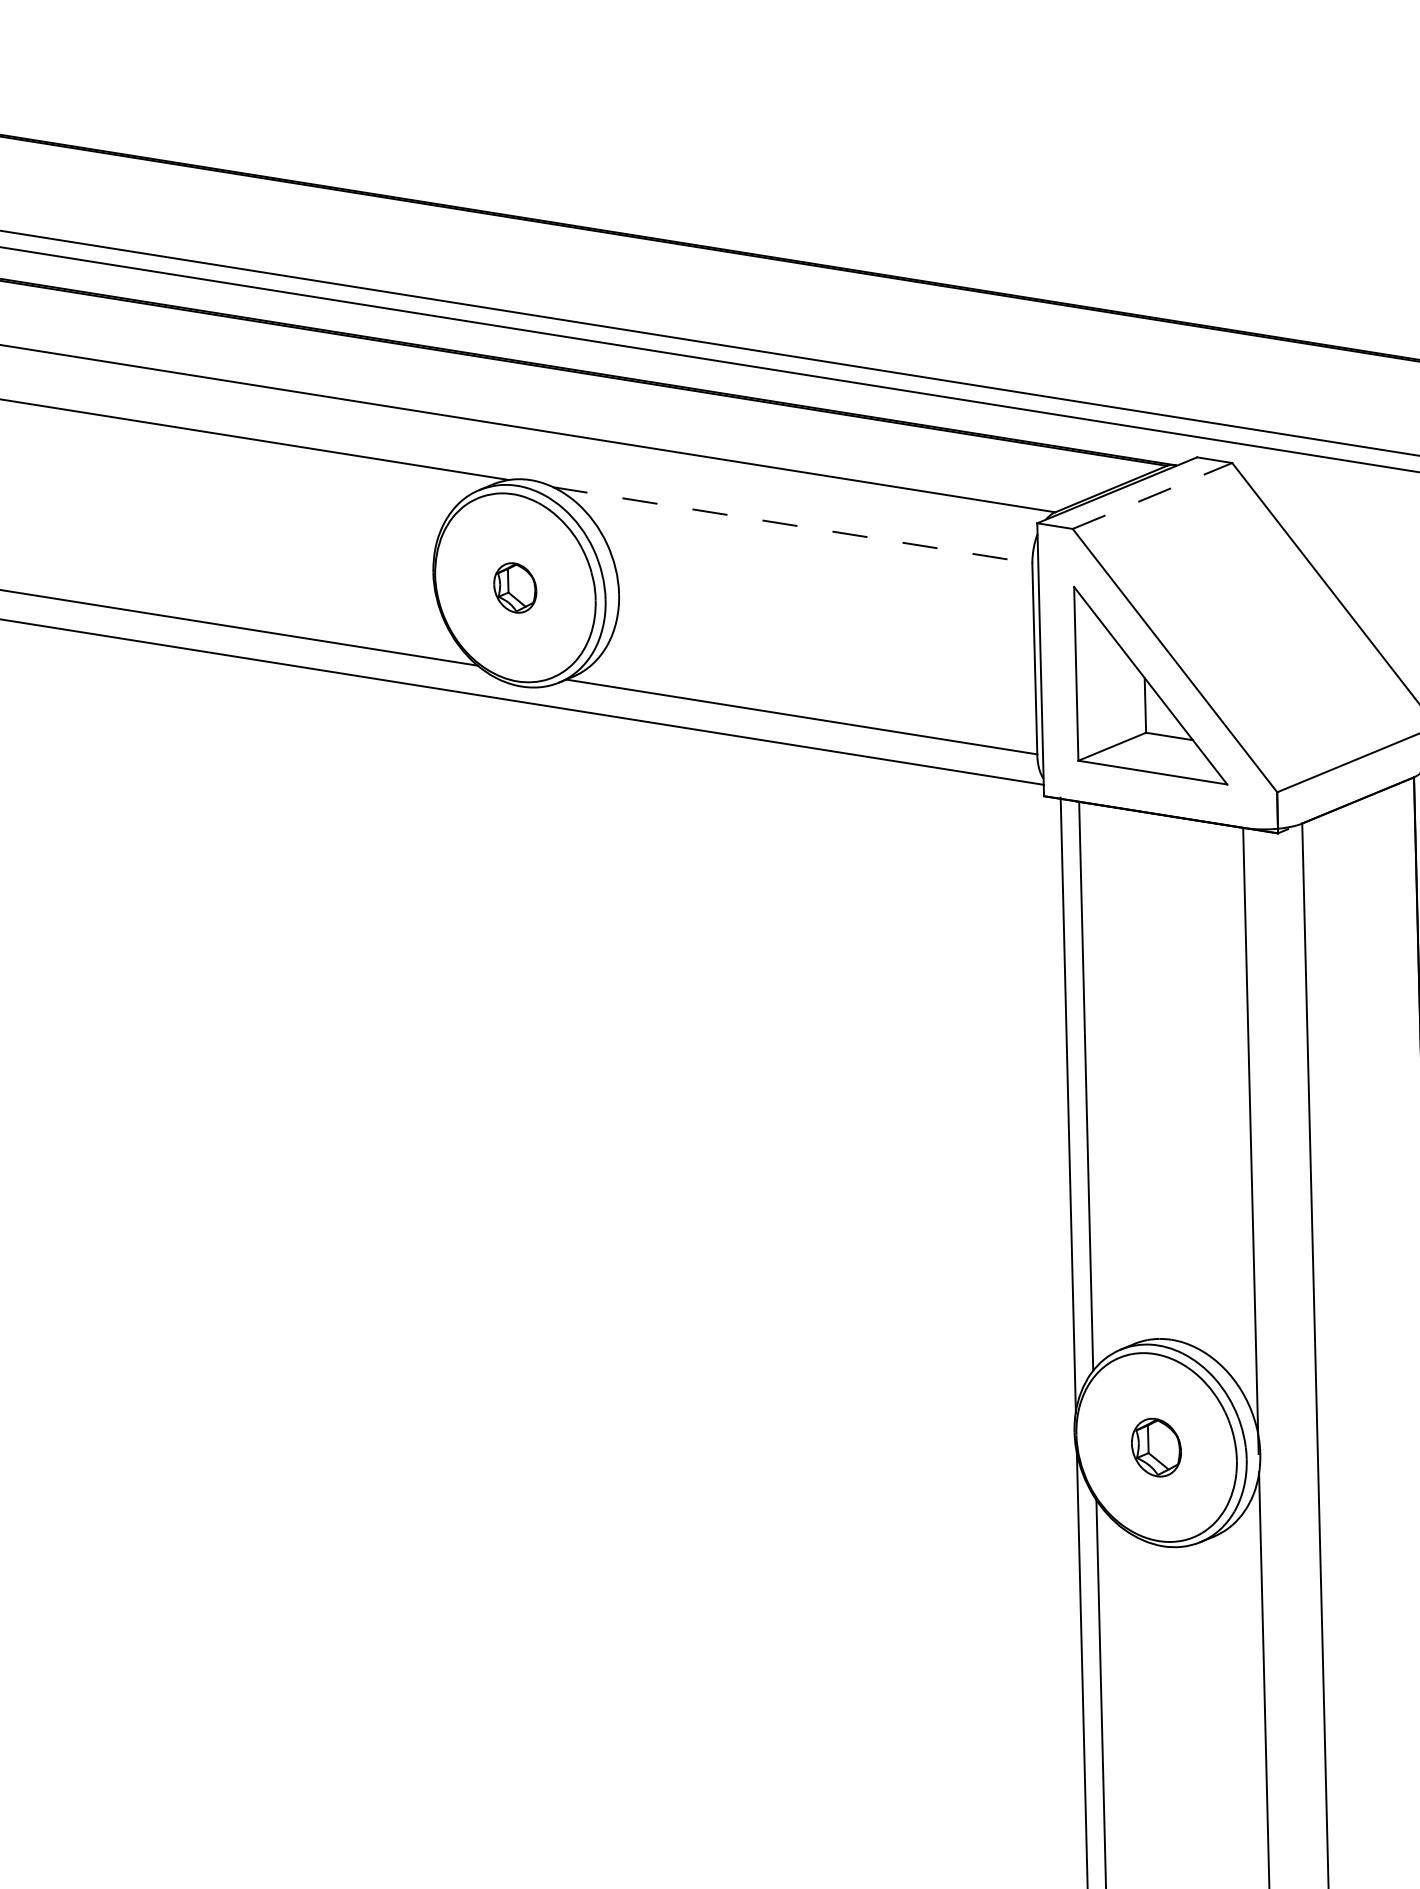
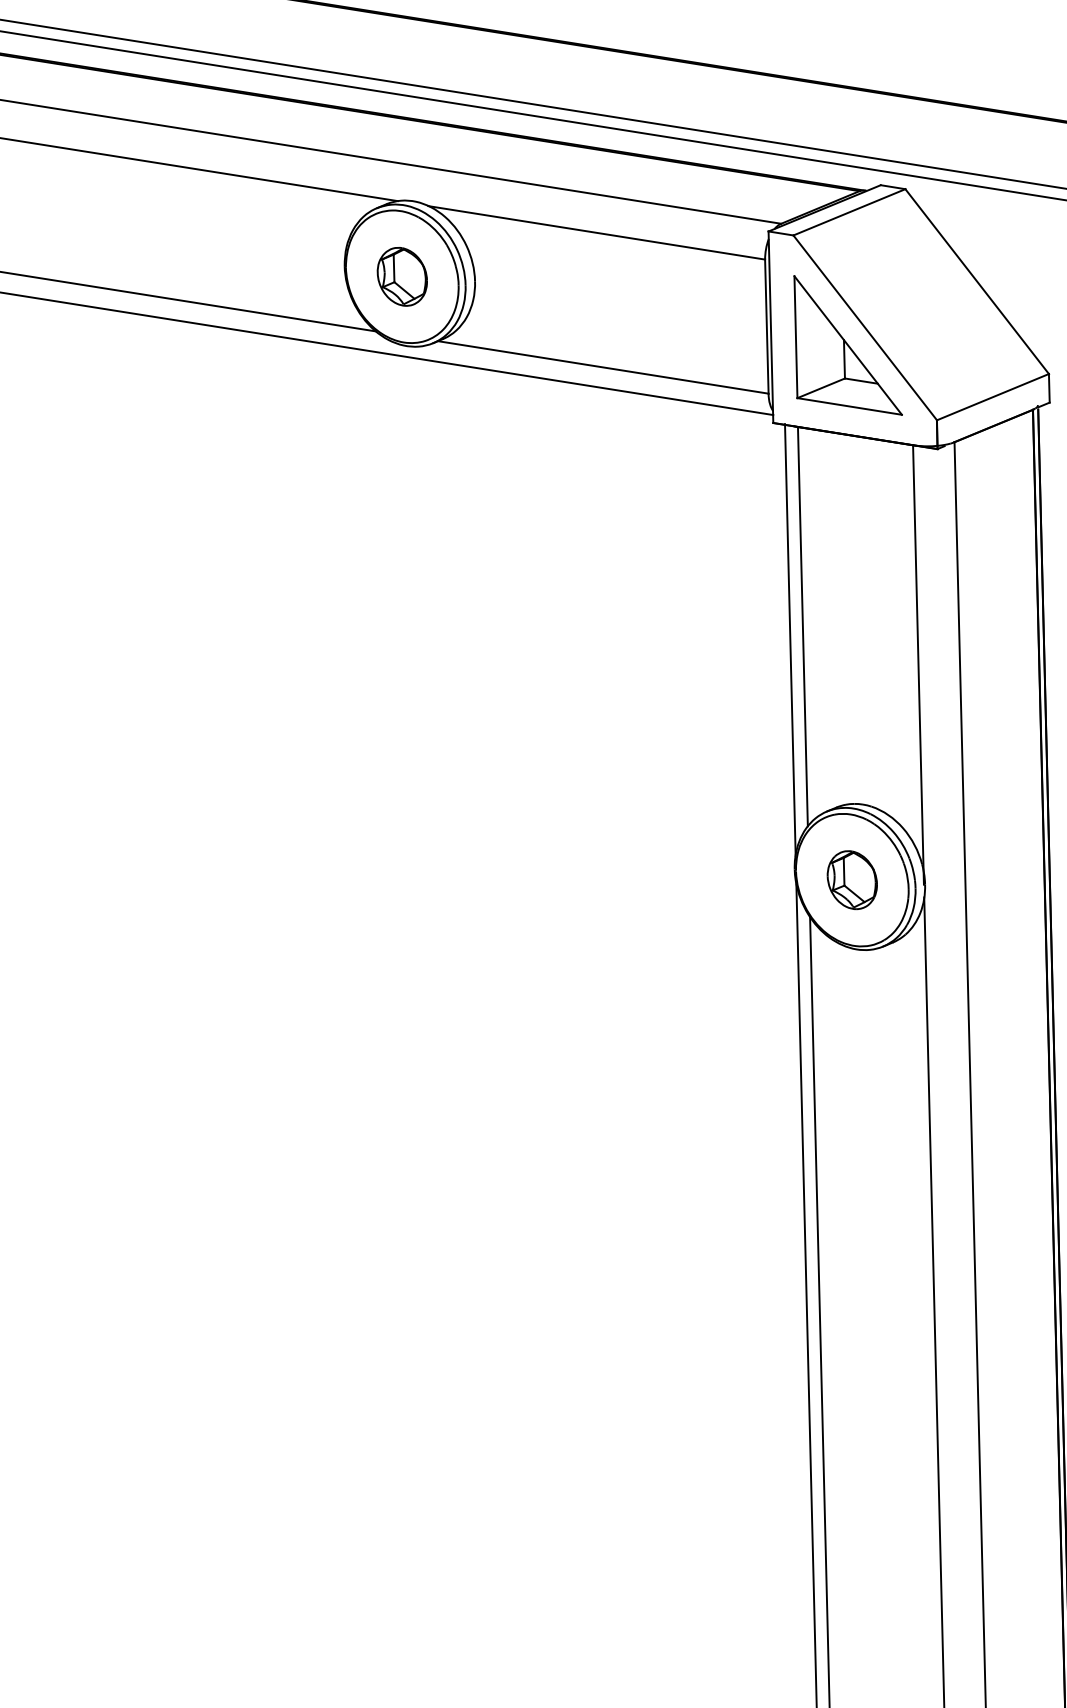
line: (1152, 496) -> (849, 212), dashed -> solid
line: (792, 524) -> (596, 232), dashed -> solid
part: (514, 587) -> (401, 276), size x1.67
part: (1155, 1448) -> (851, 880), size x1.43

